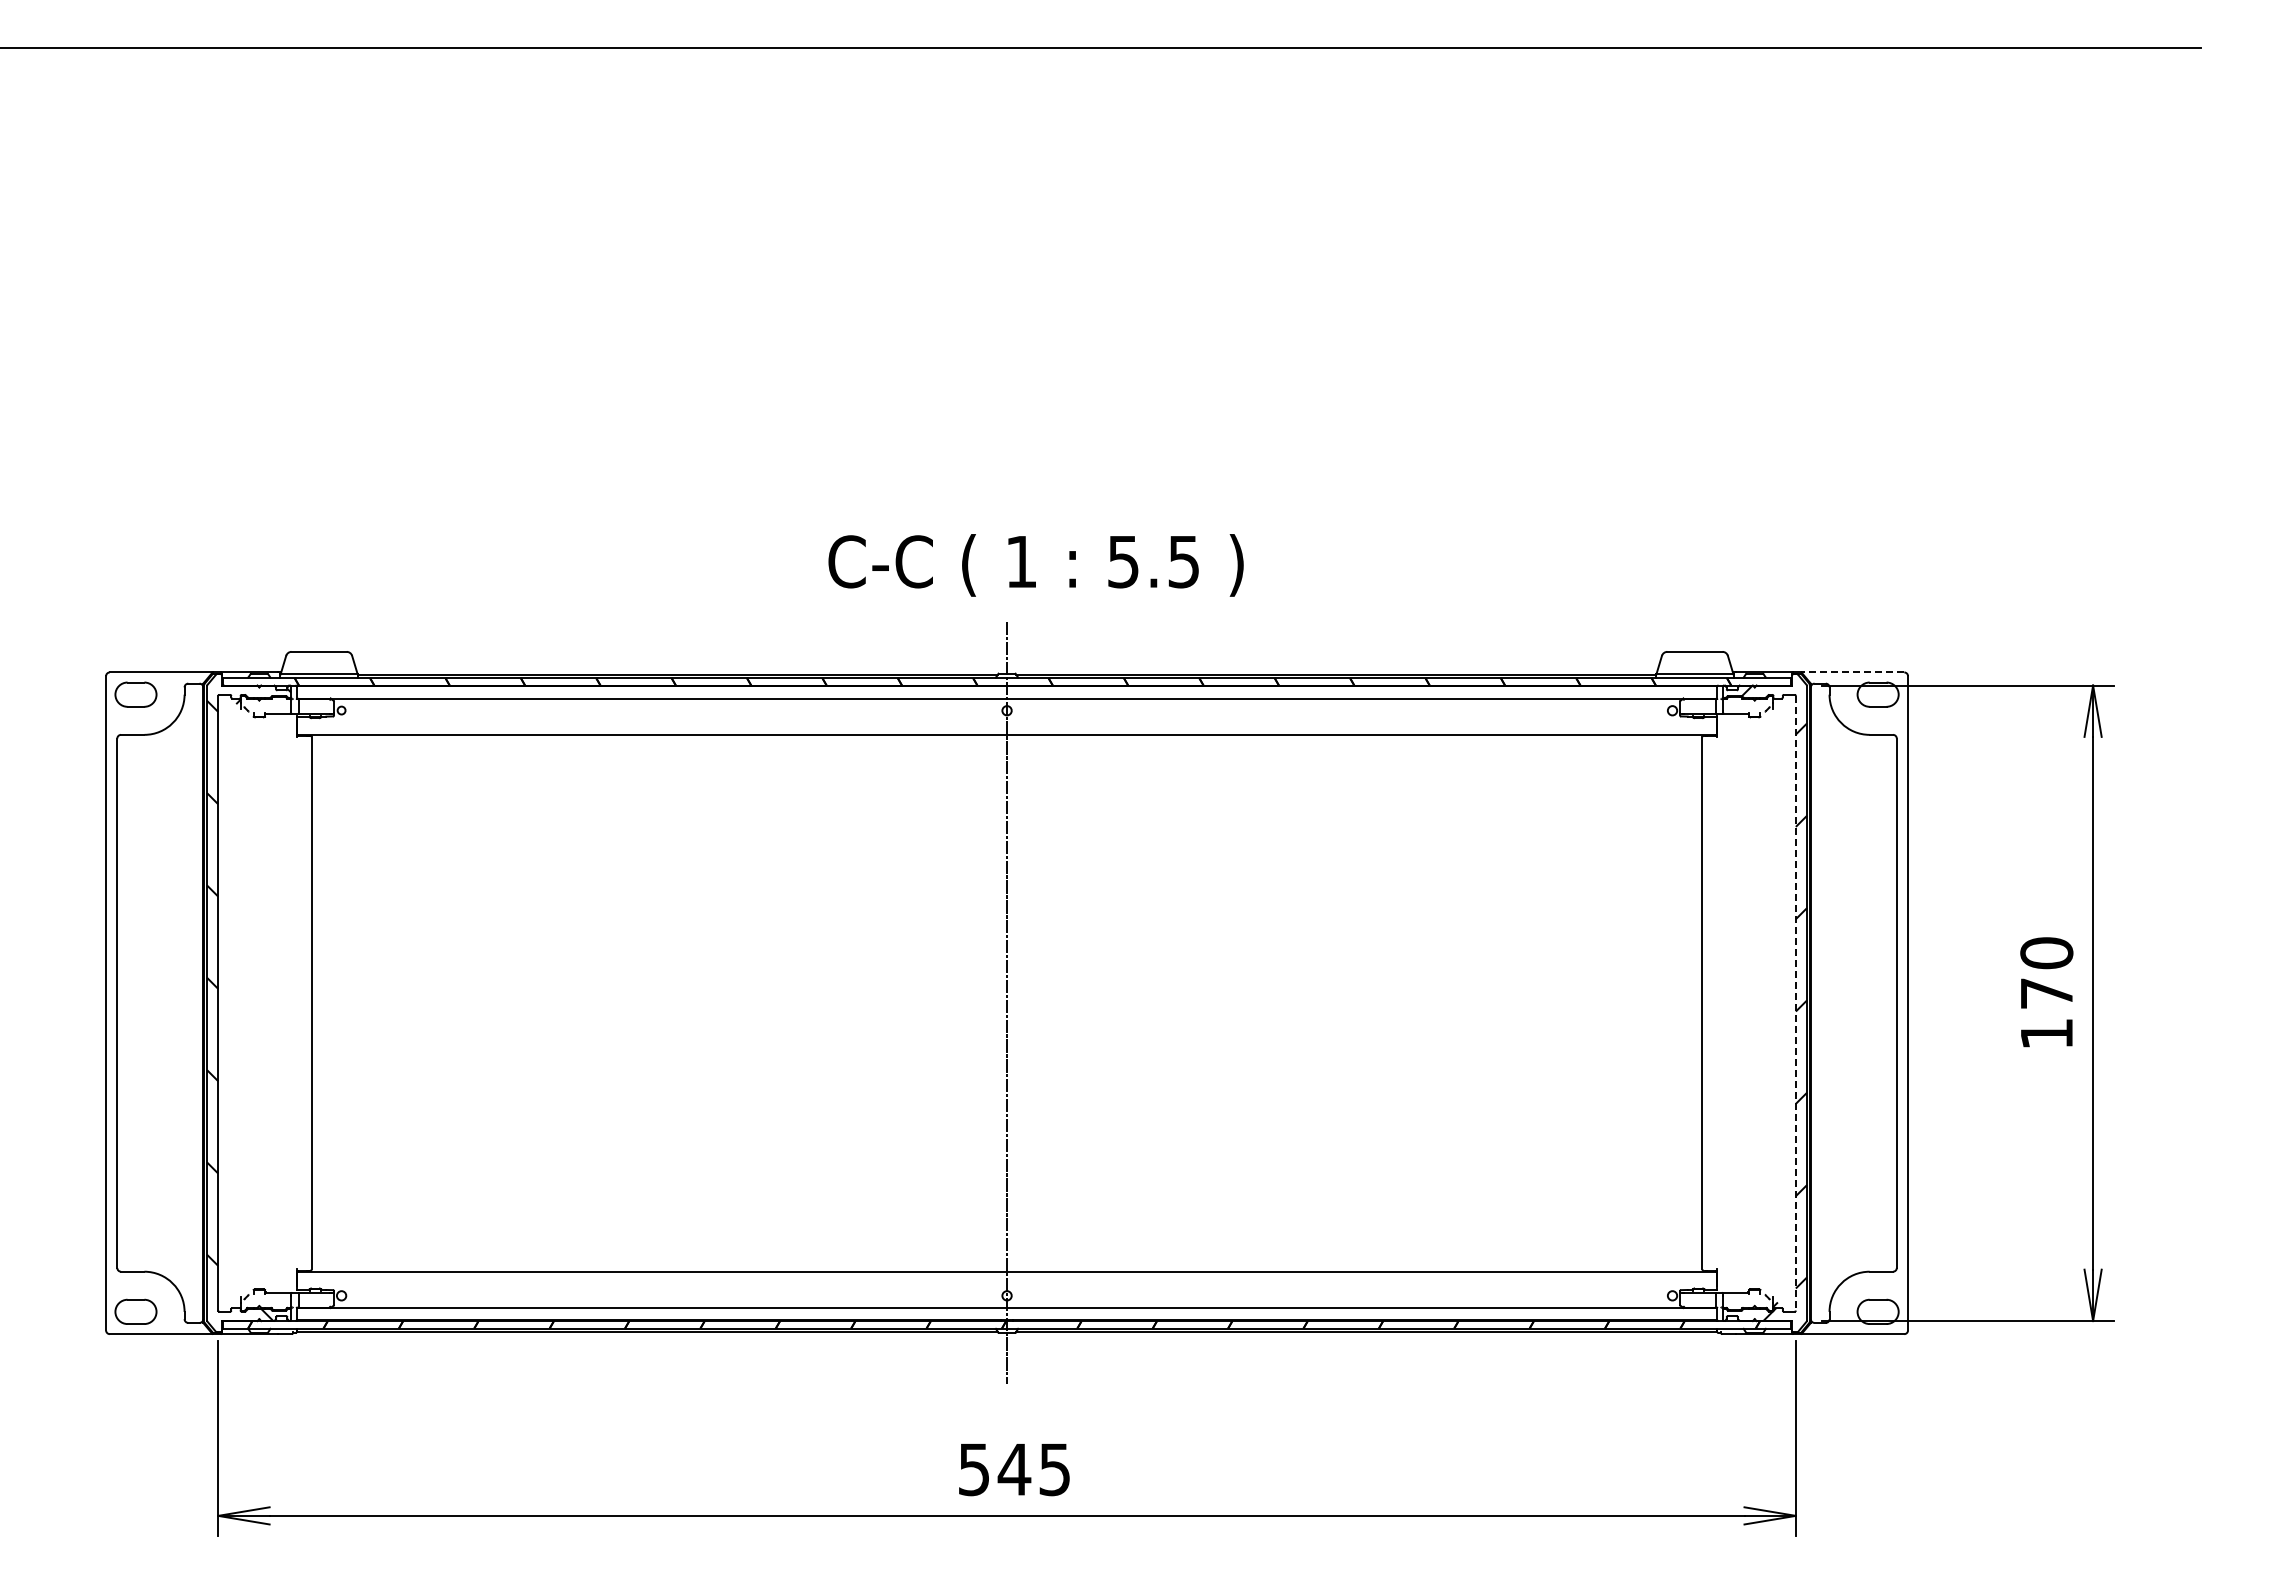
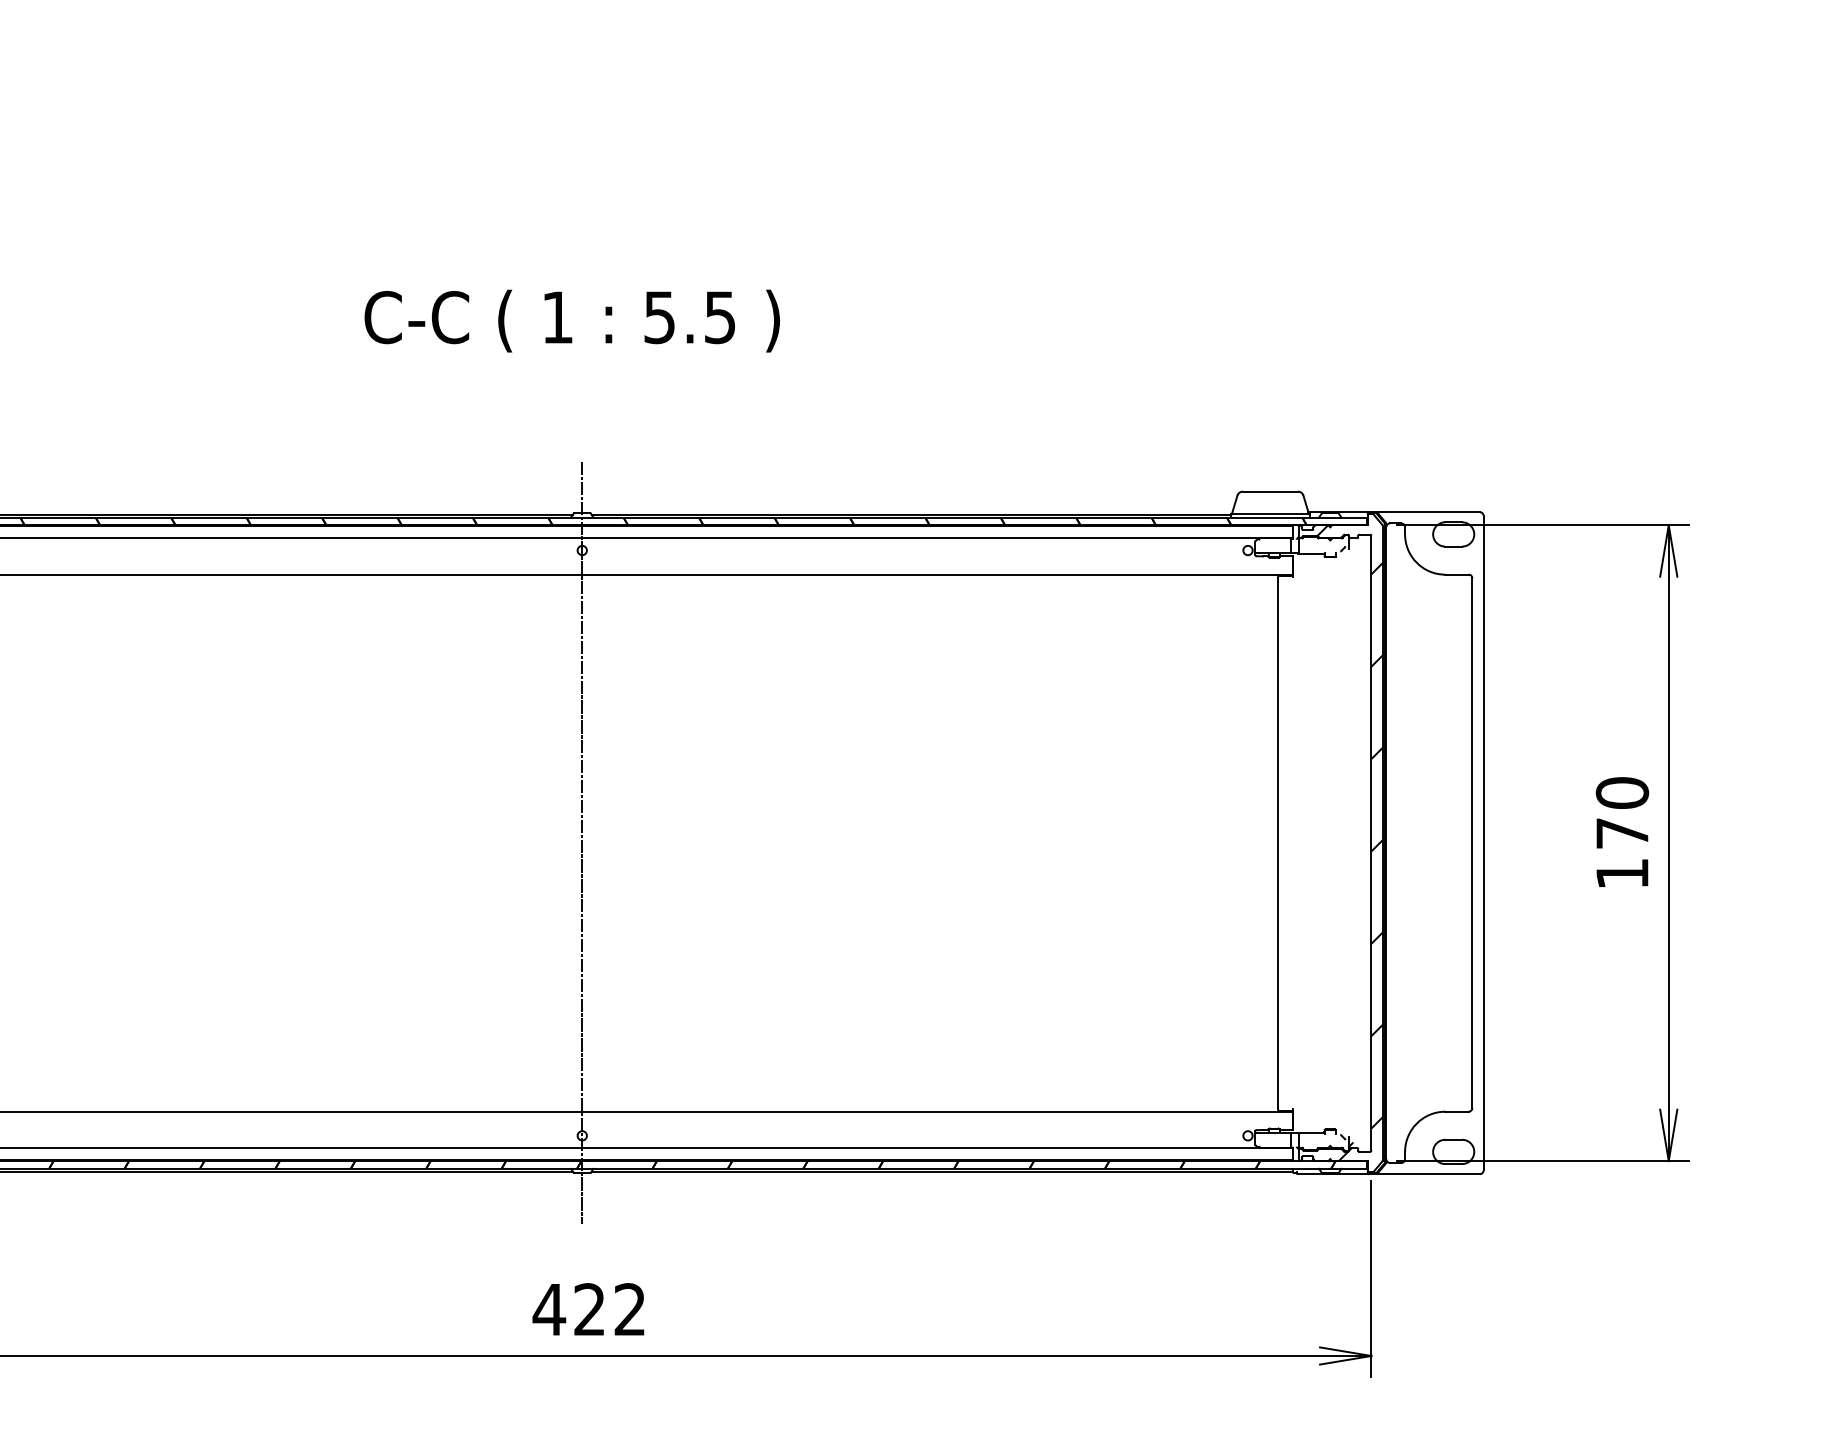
text: (1035, 565) -> (571, 321), moved
line: (1852, 672) -> (1428, 512), dashed -> solid
line: (1795, 1003) -> (1371, 843), dashed -> solid
text: (1013, 1469) -> (588, 1309), 545 -> 422

